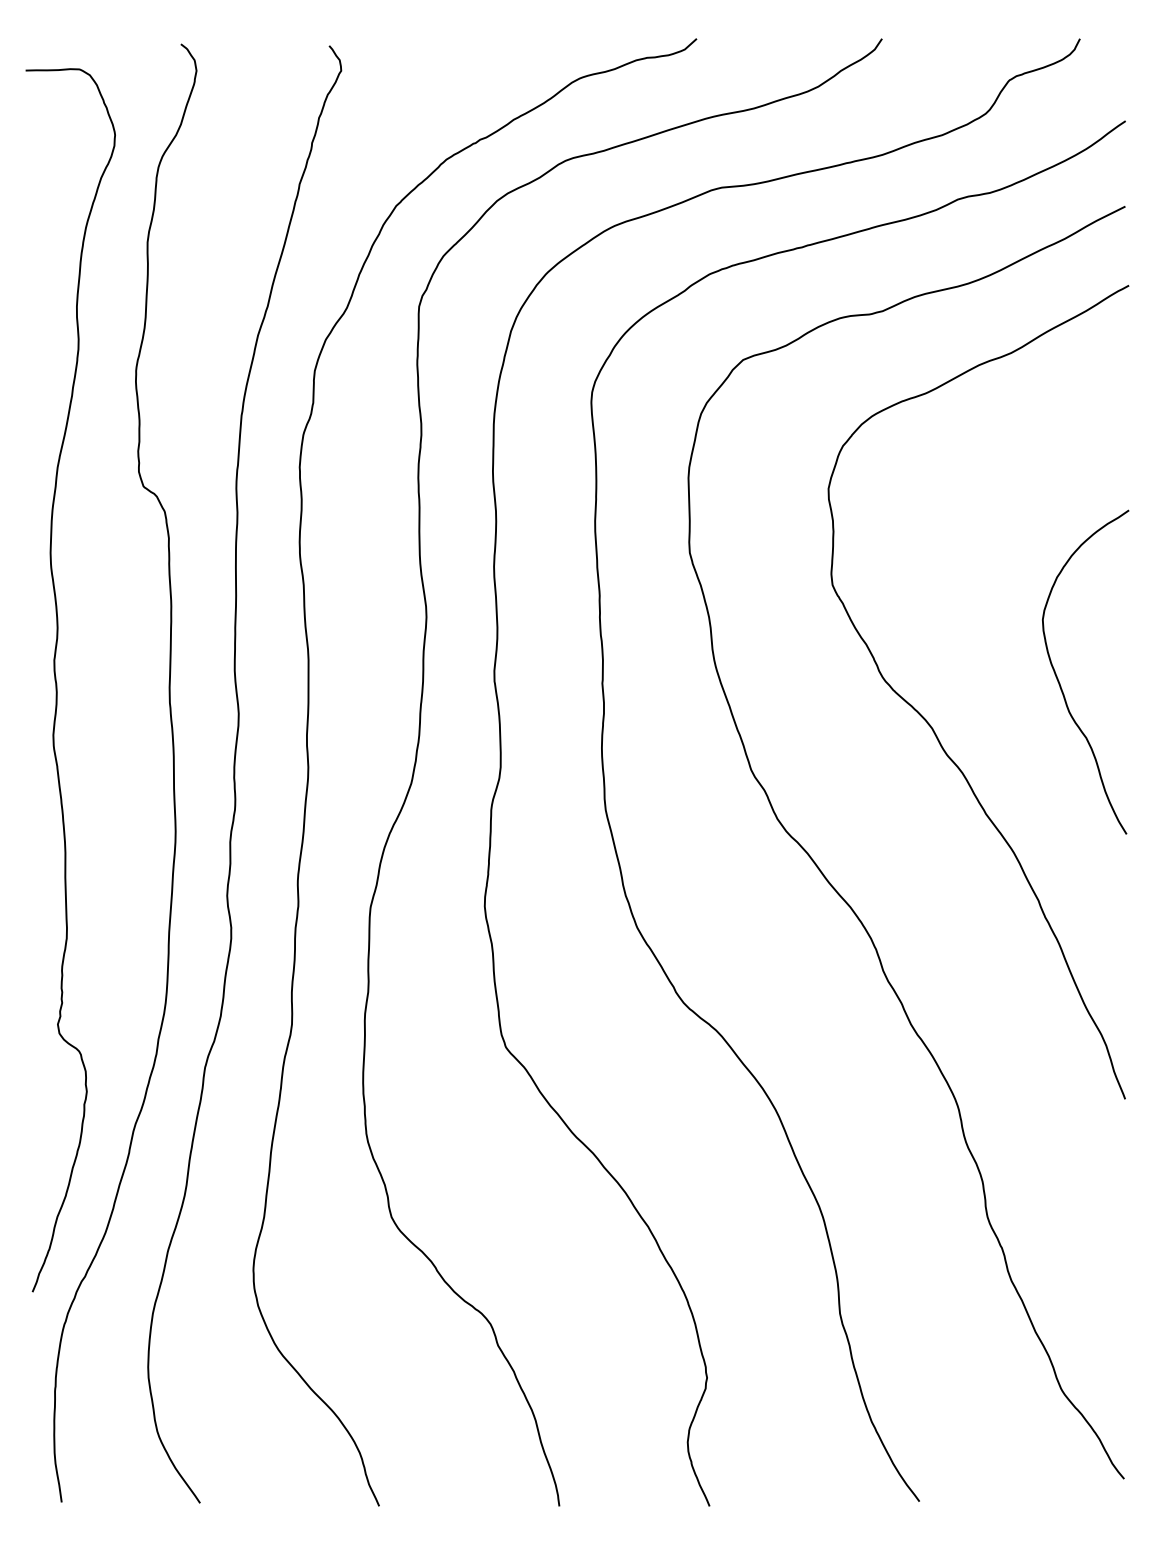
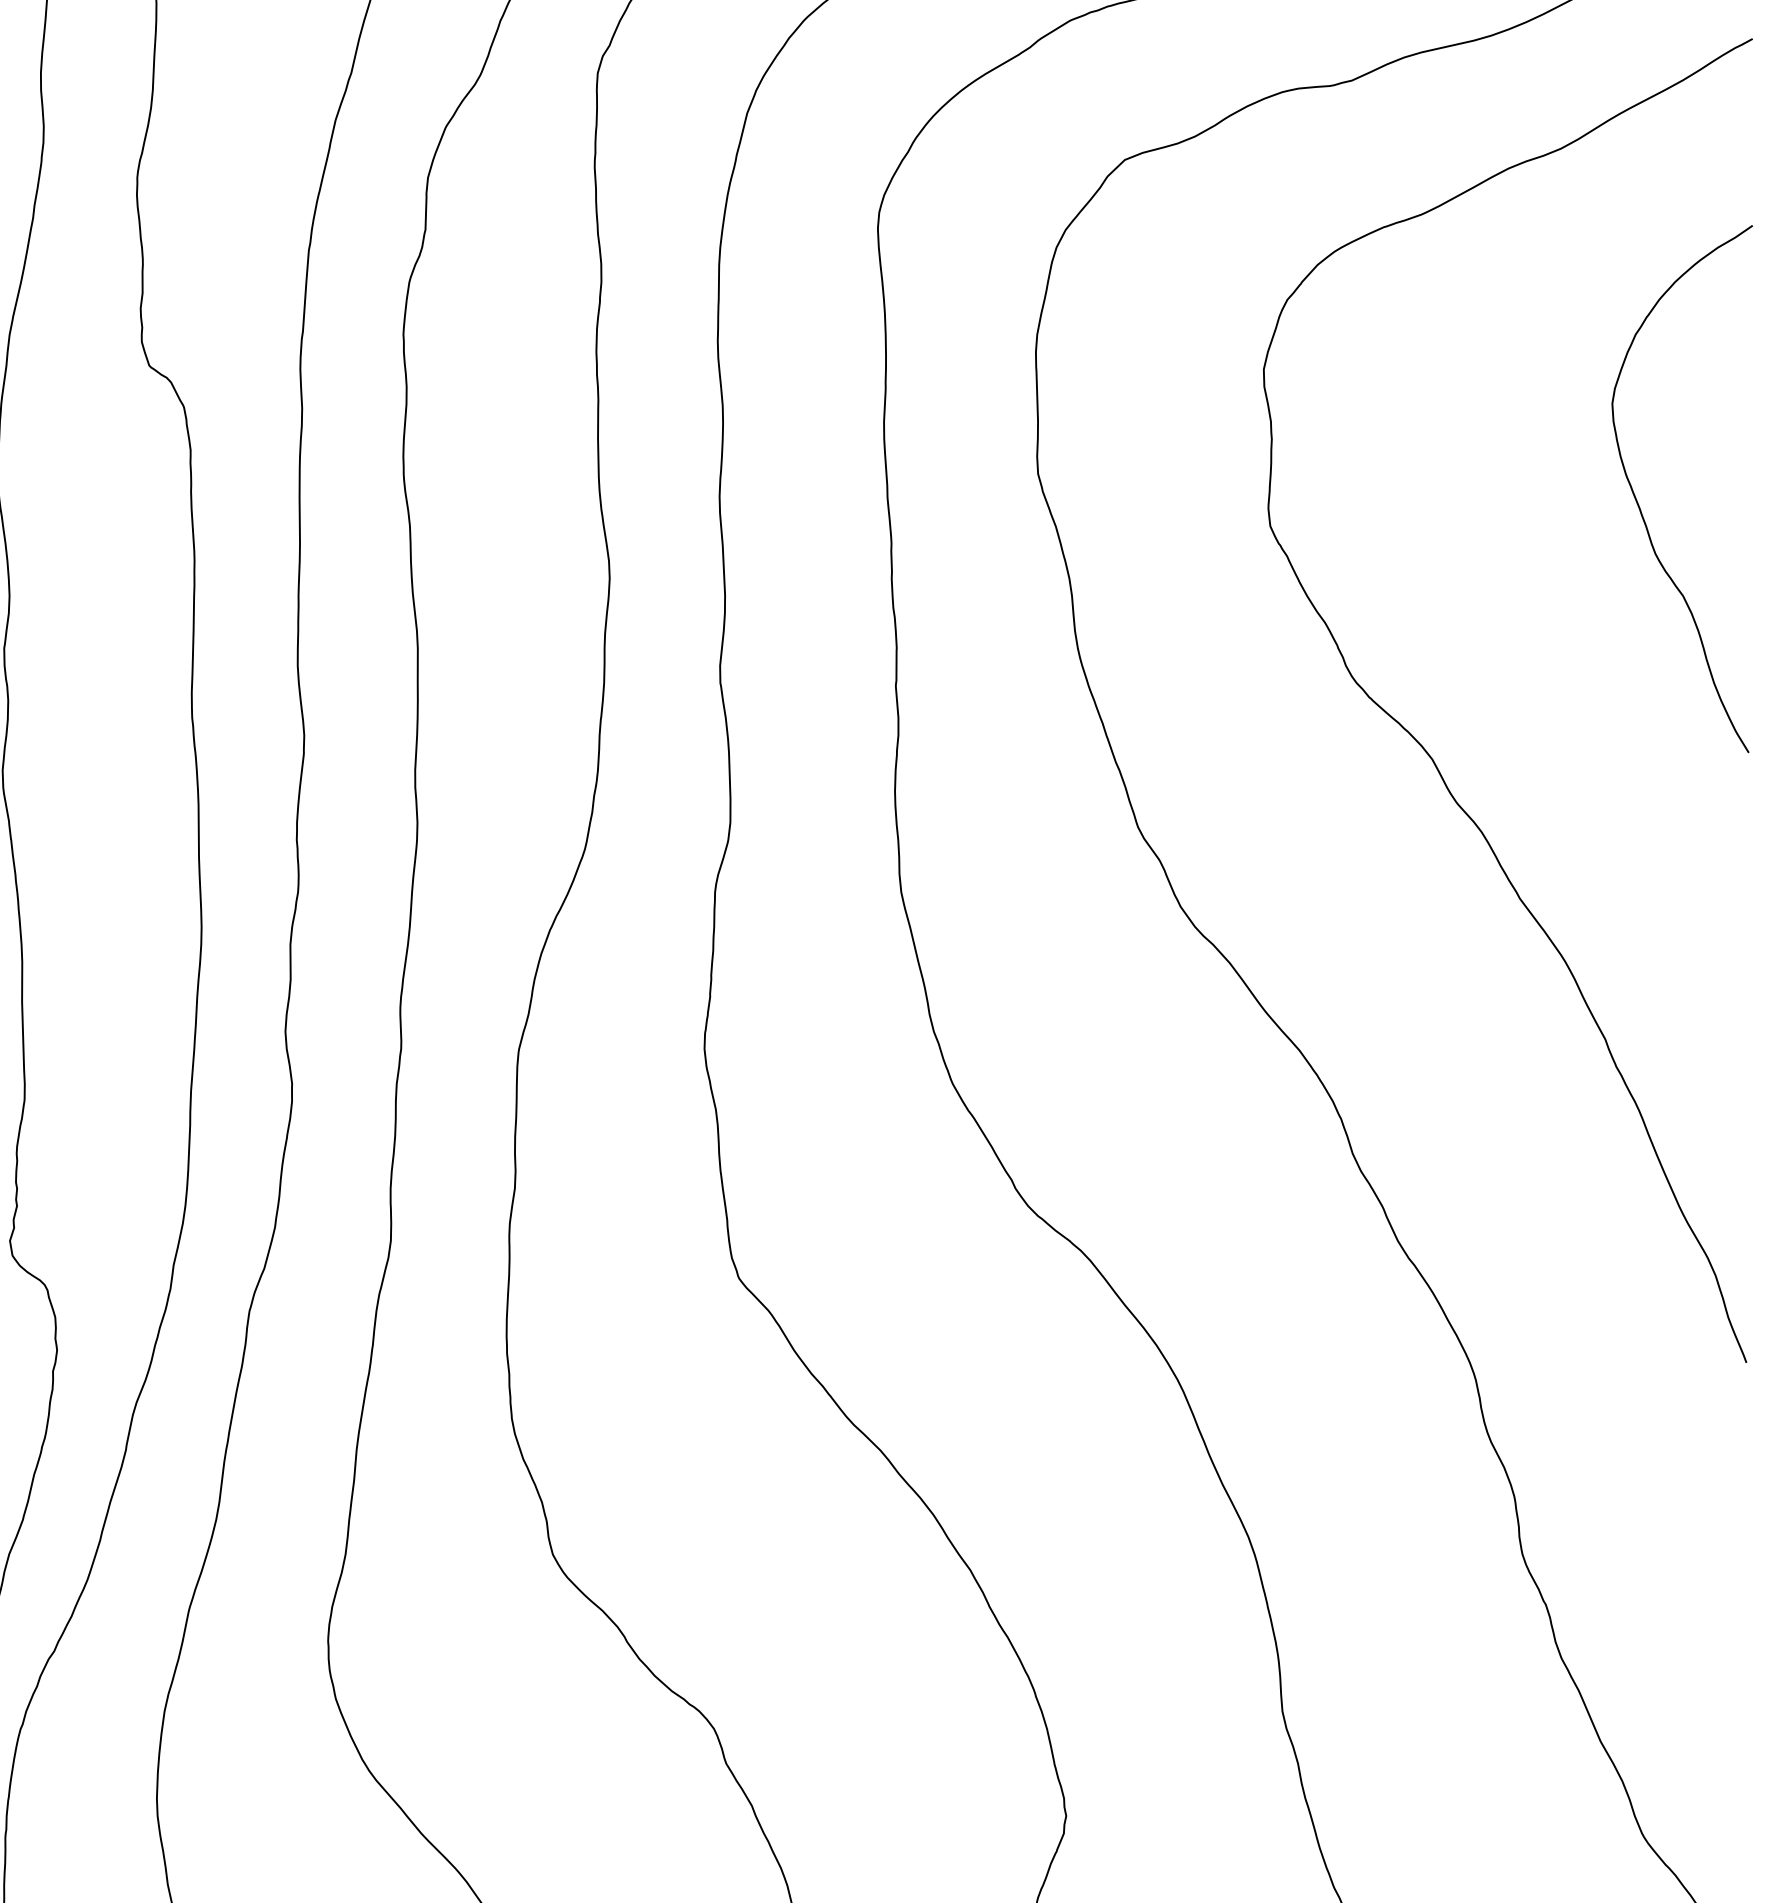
curve: (1059, 680) -> (1639, 502), moved

